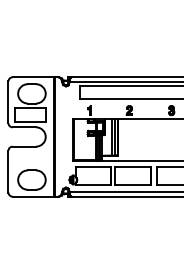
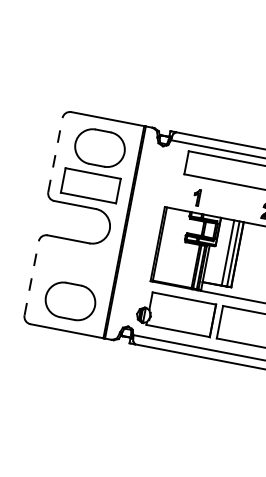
line: (8, 102) -> (55, 155), solid -> dashed
line: (8, 171) -> (31, 278), solid -> dashed

